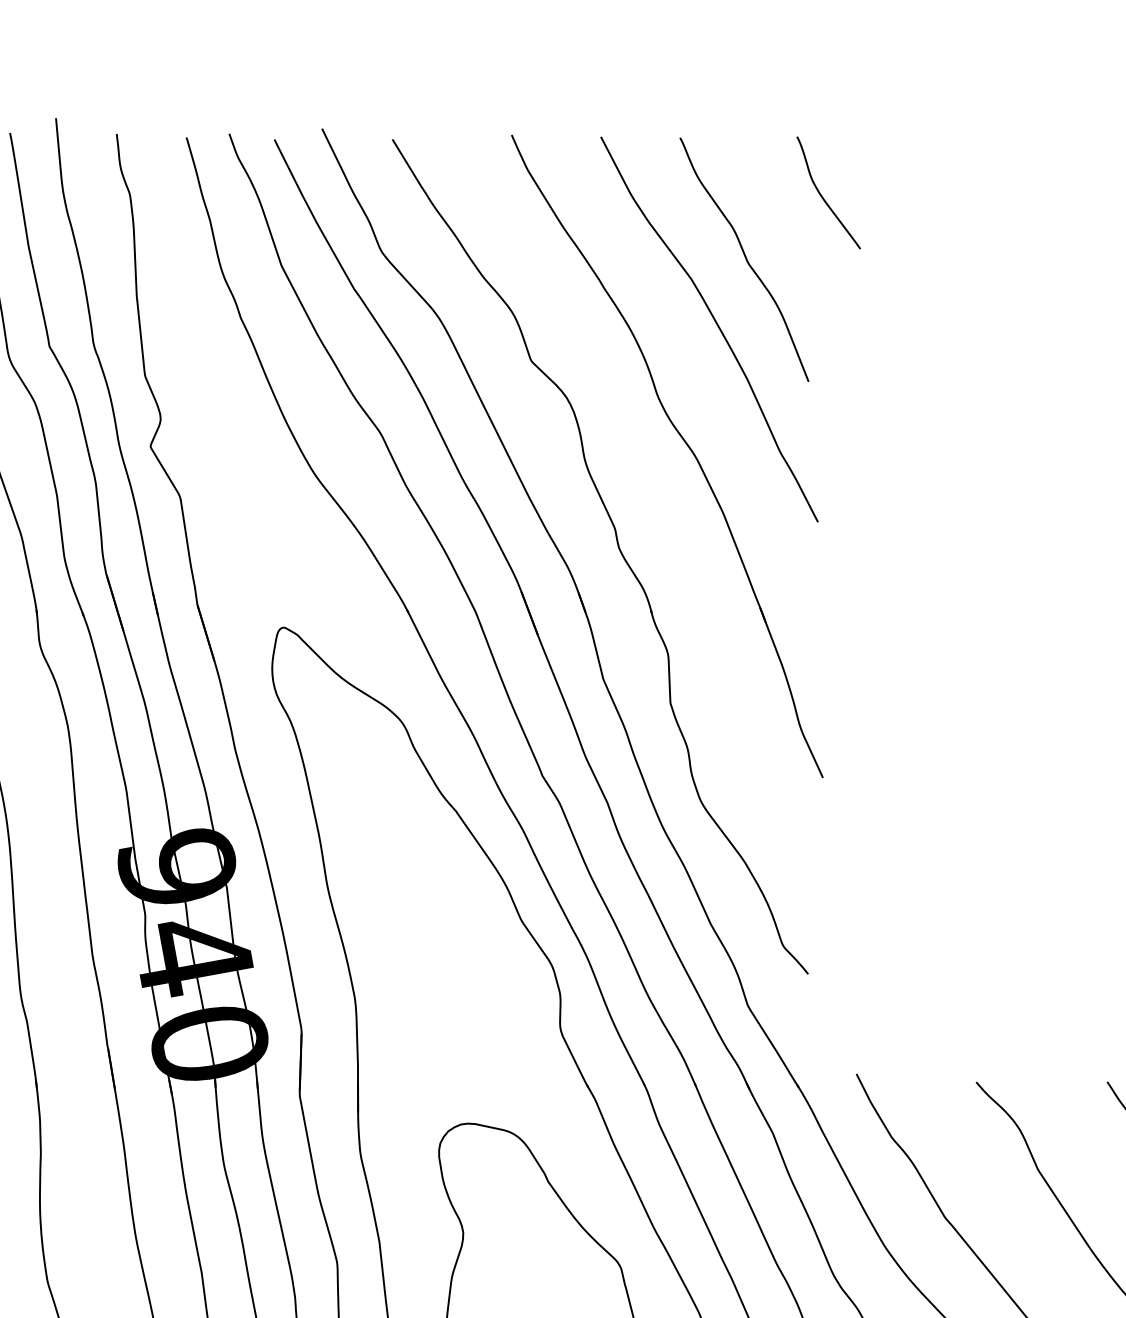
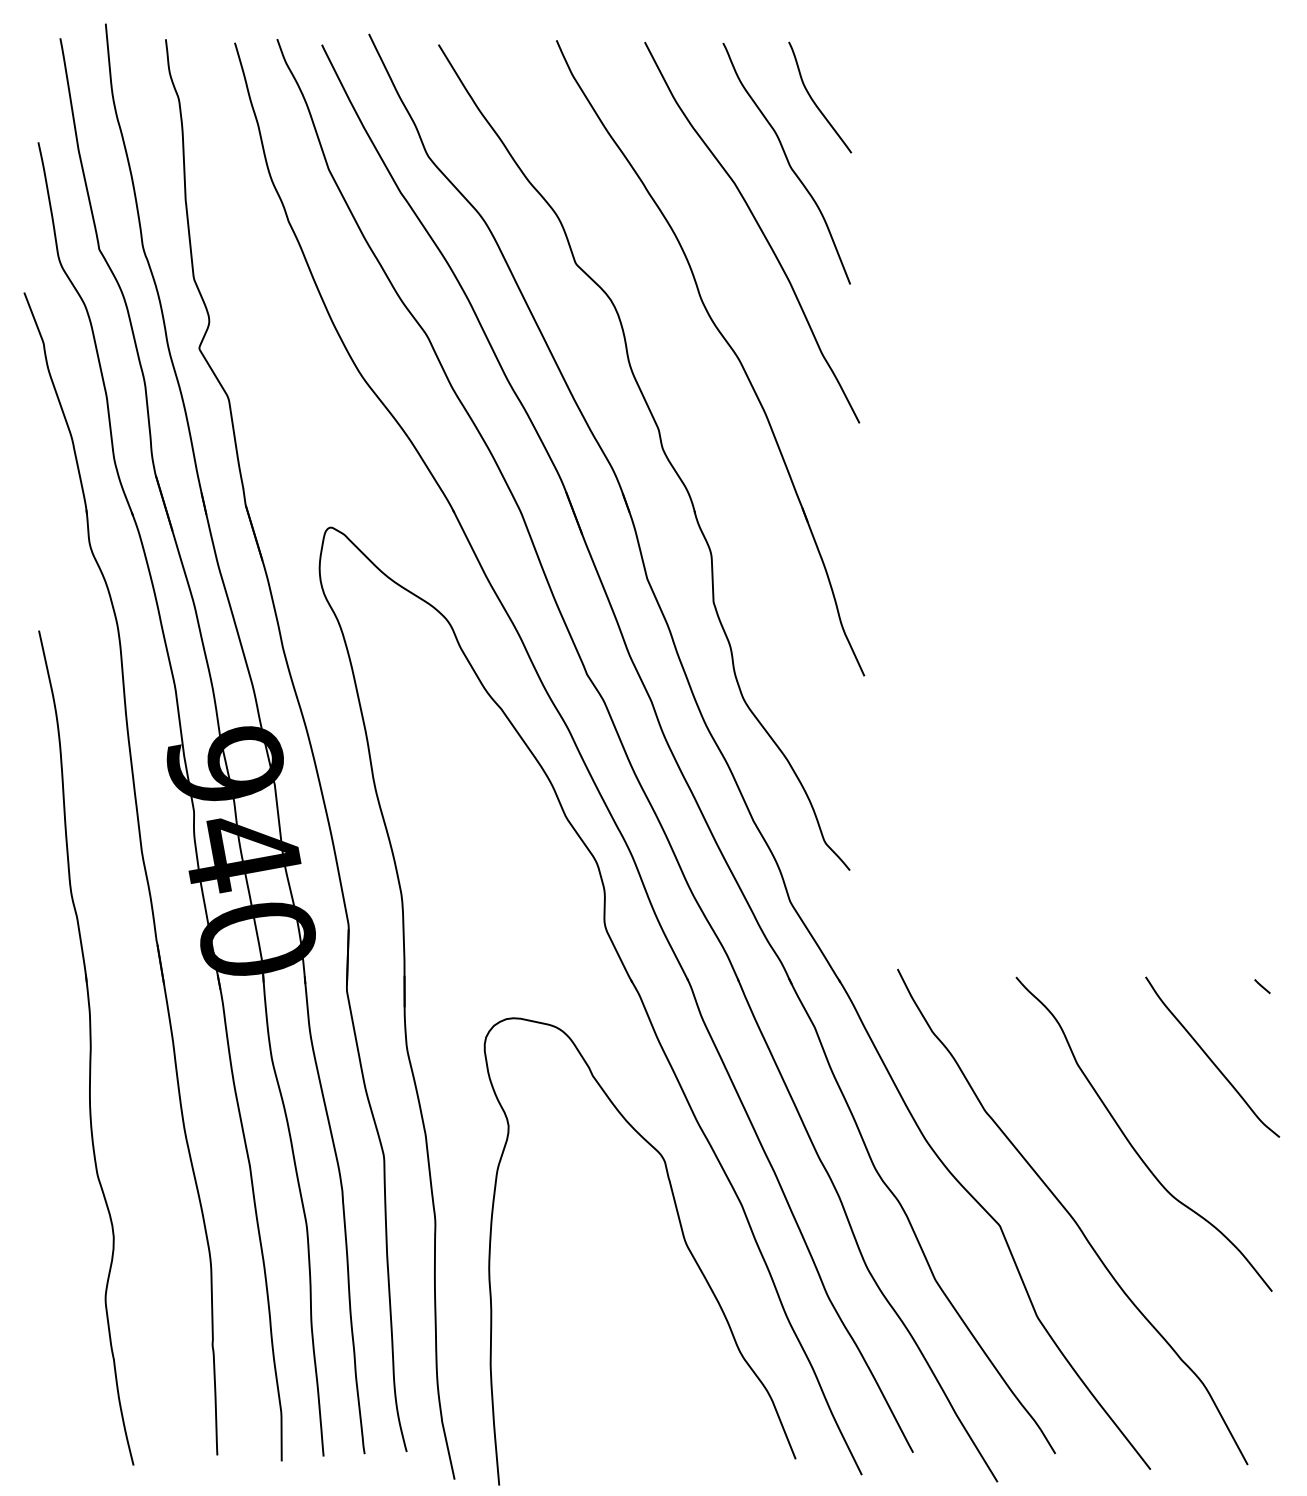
curve: (824, 197) -> (815, 102), moved

